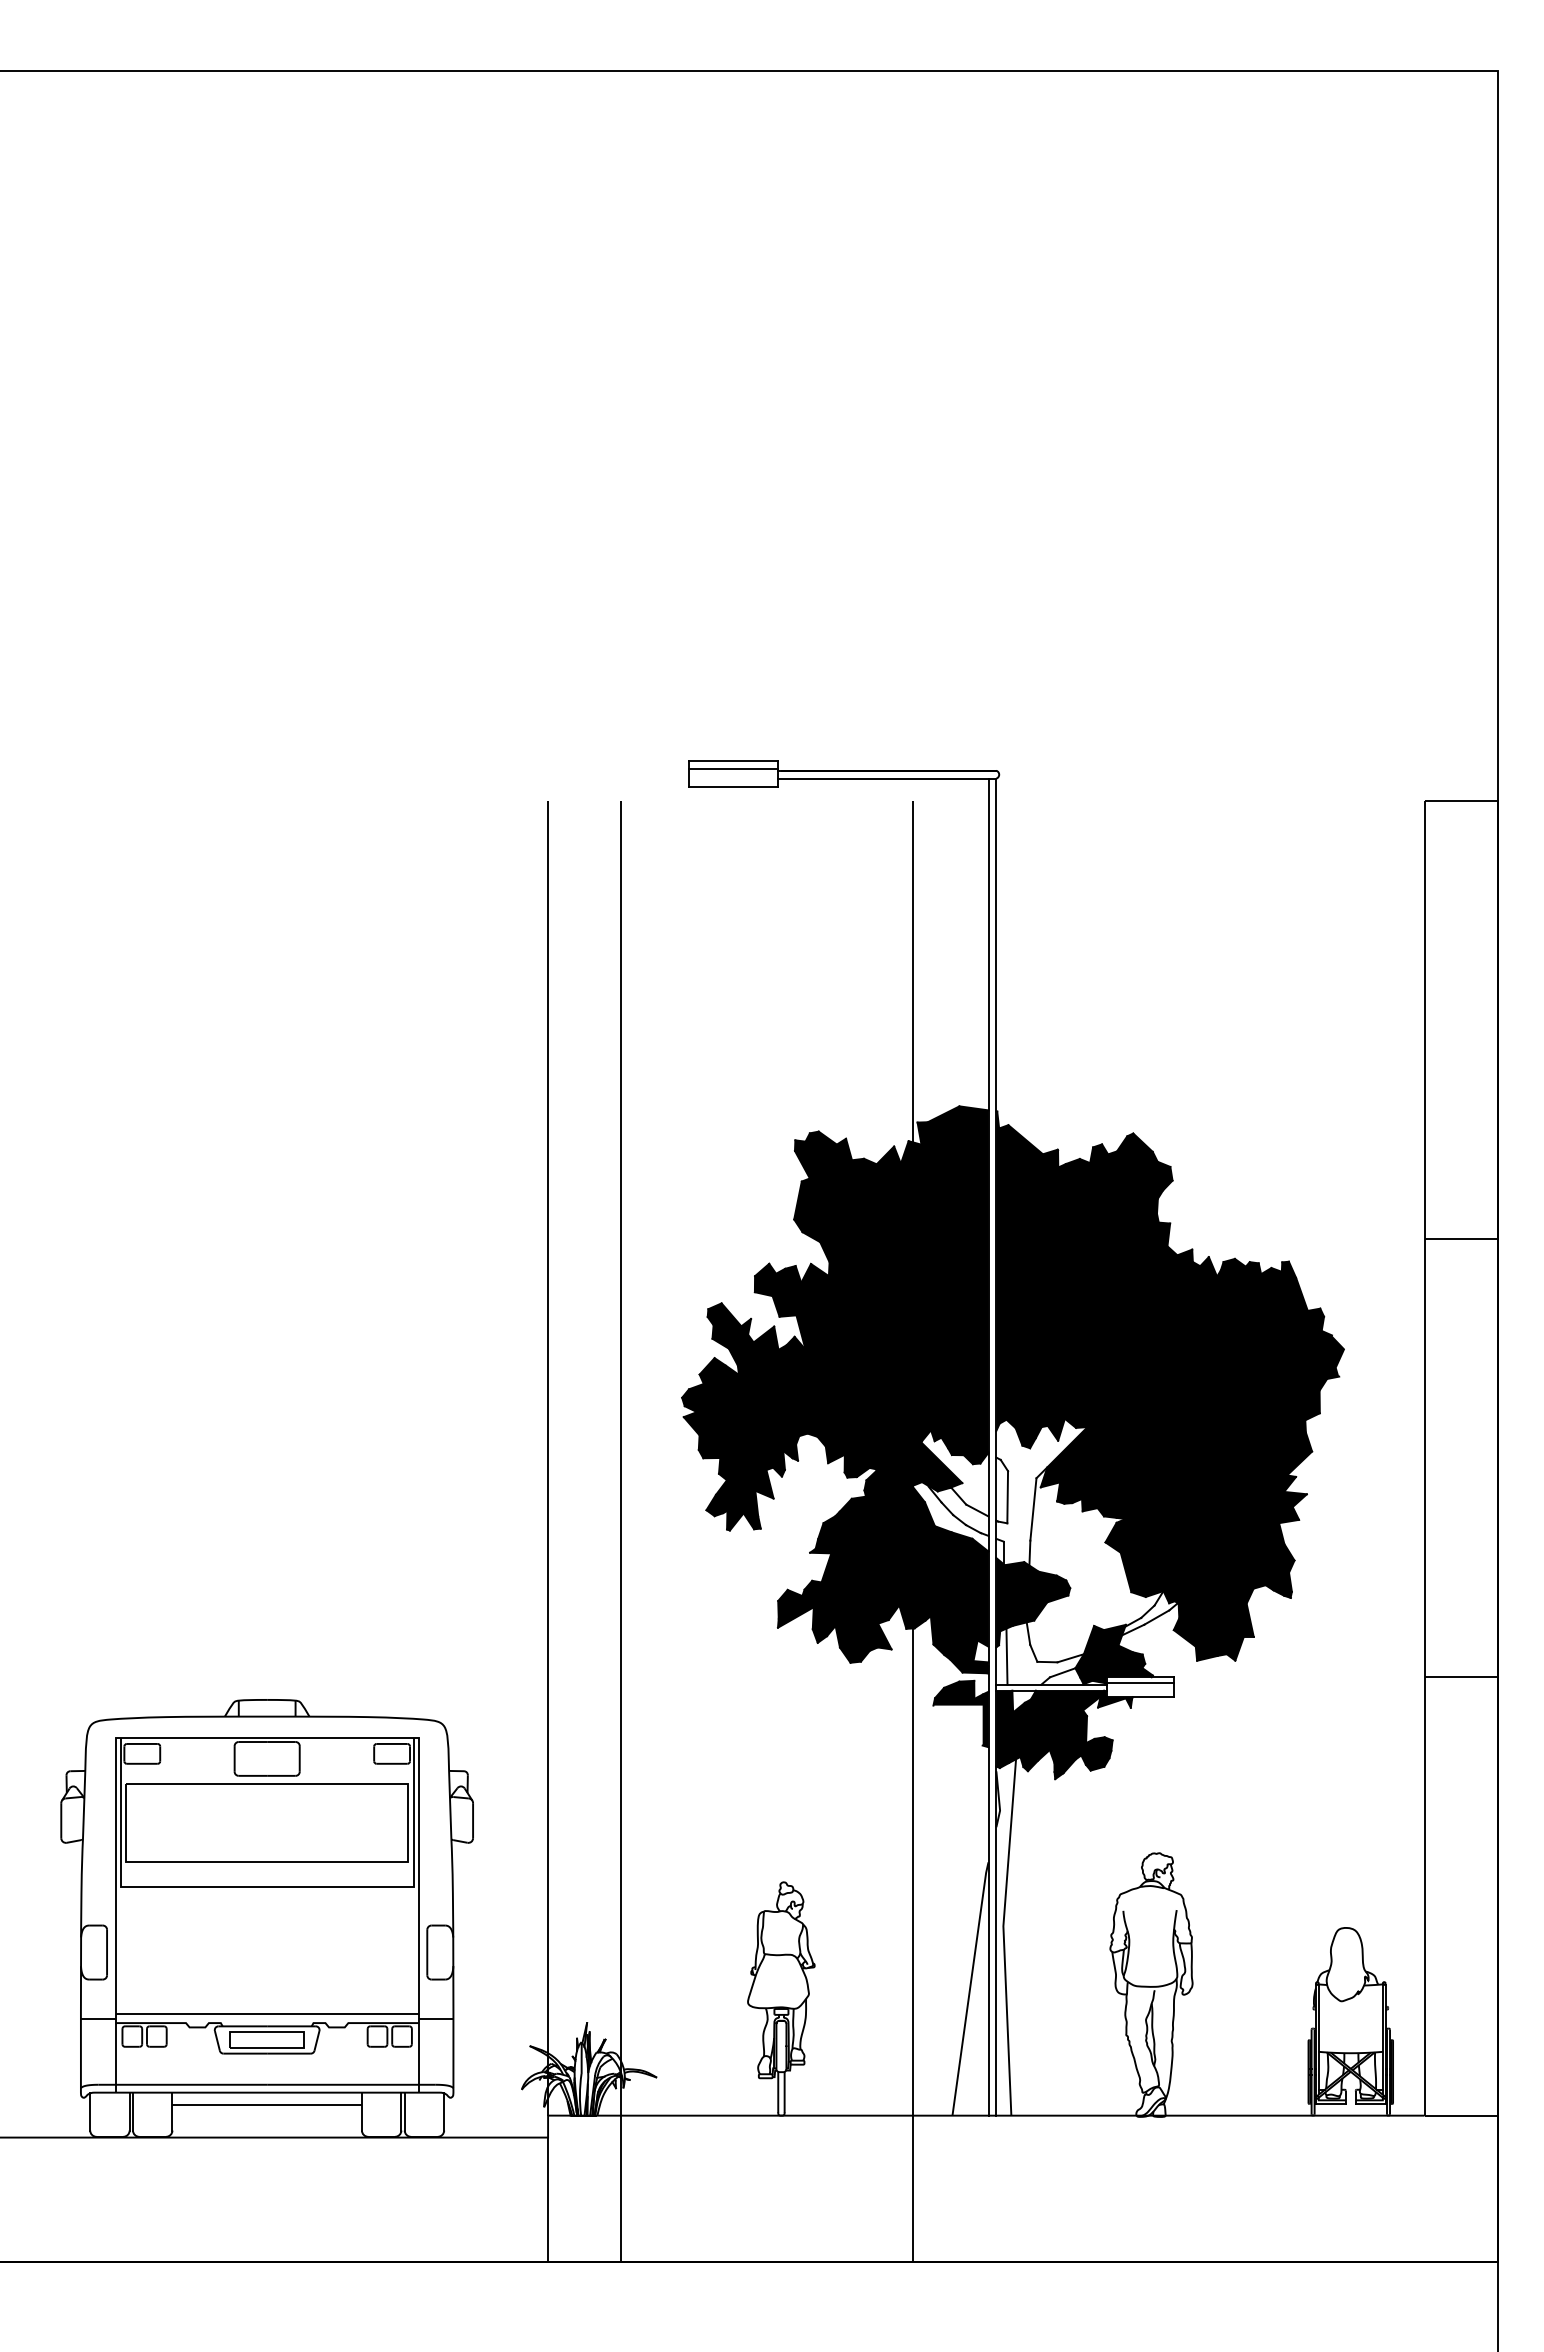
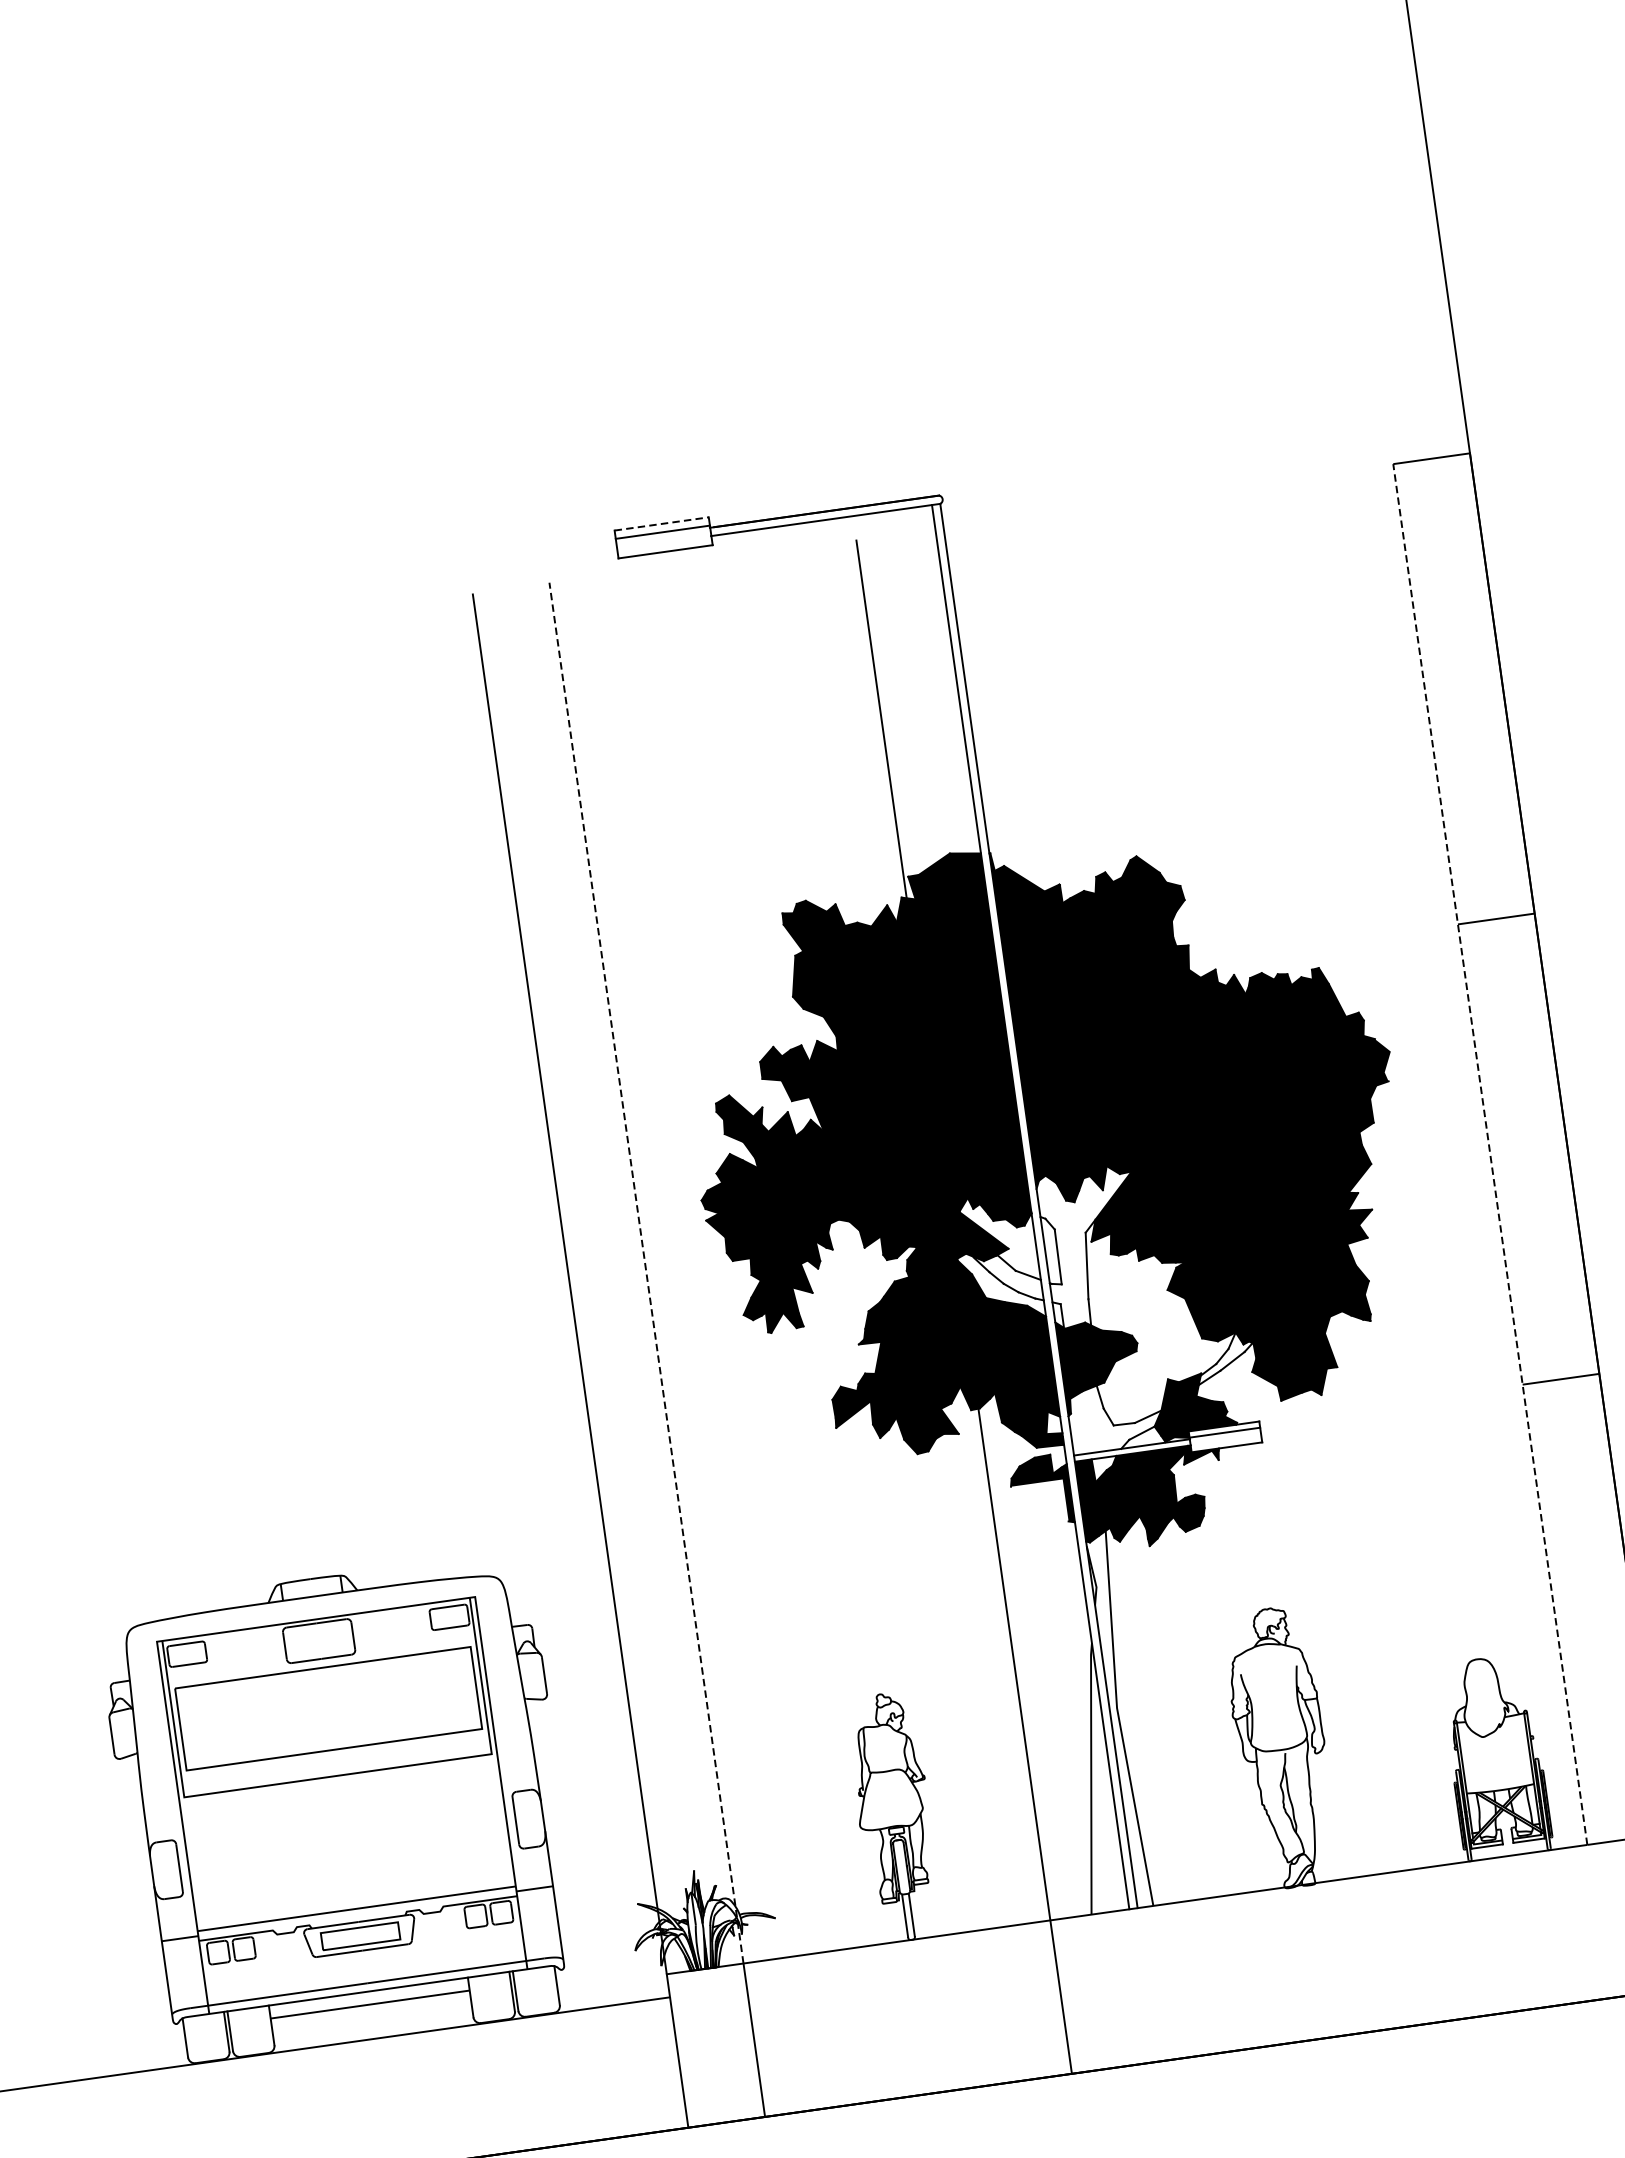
line: (733, 760) -> (661, 523), solid -> dashed
line: (621, 1457) -> (646, 1272), solid -> dashed
line: (1424, 1457) -> (1490, 1153), solid -> dashed
line: (1006, 1655) -> (1080, 1423), removed

